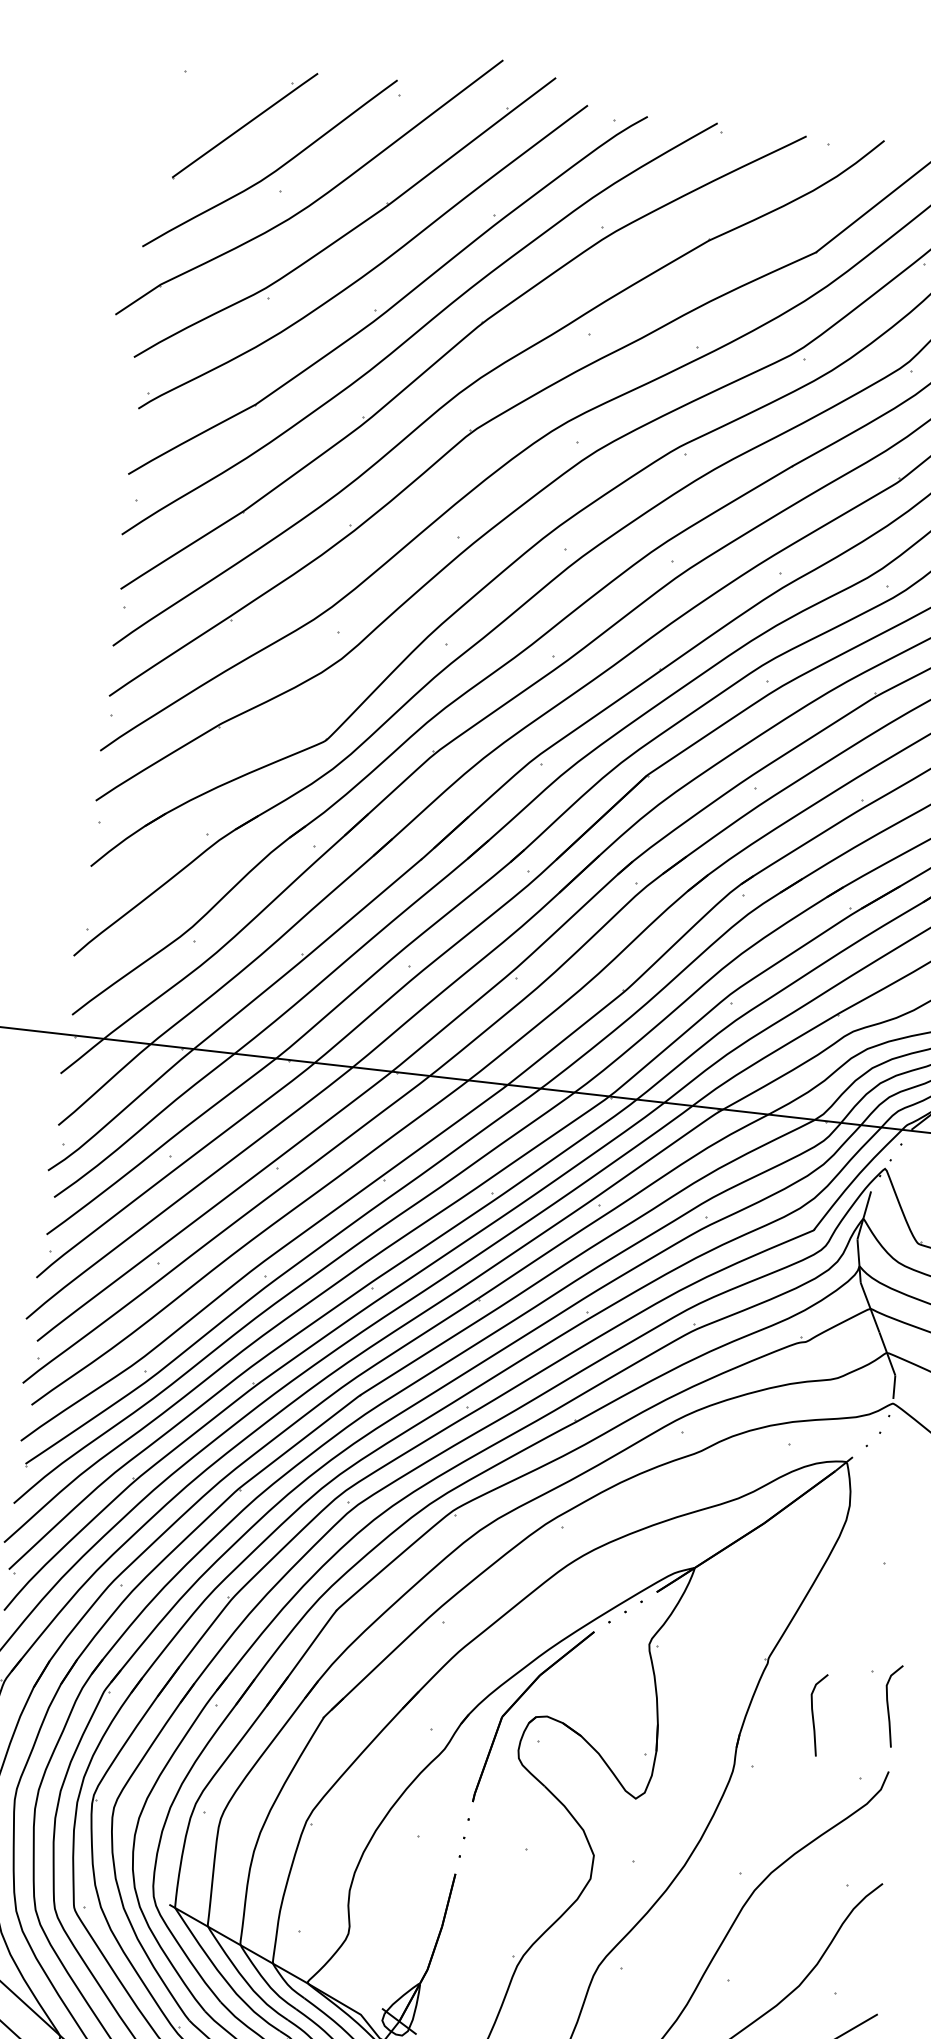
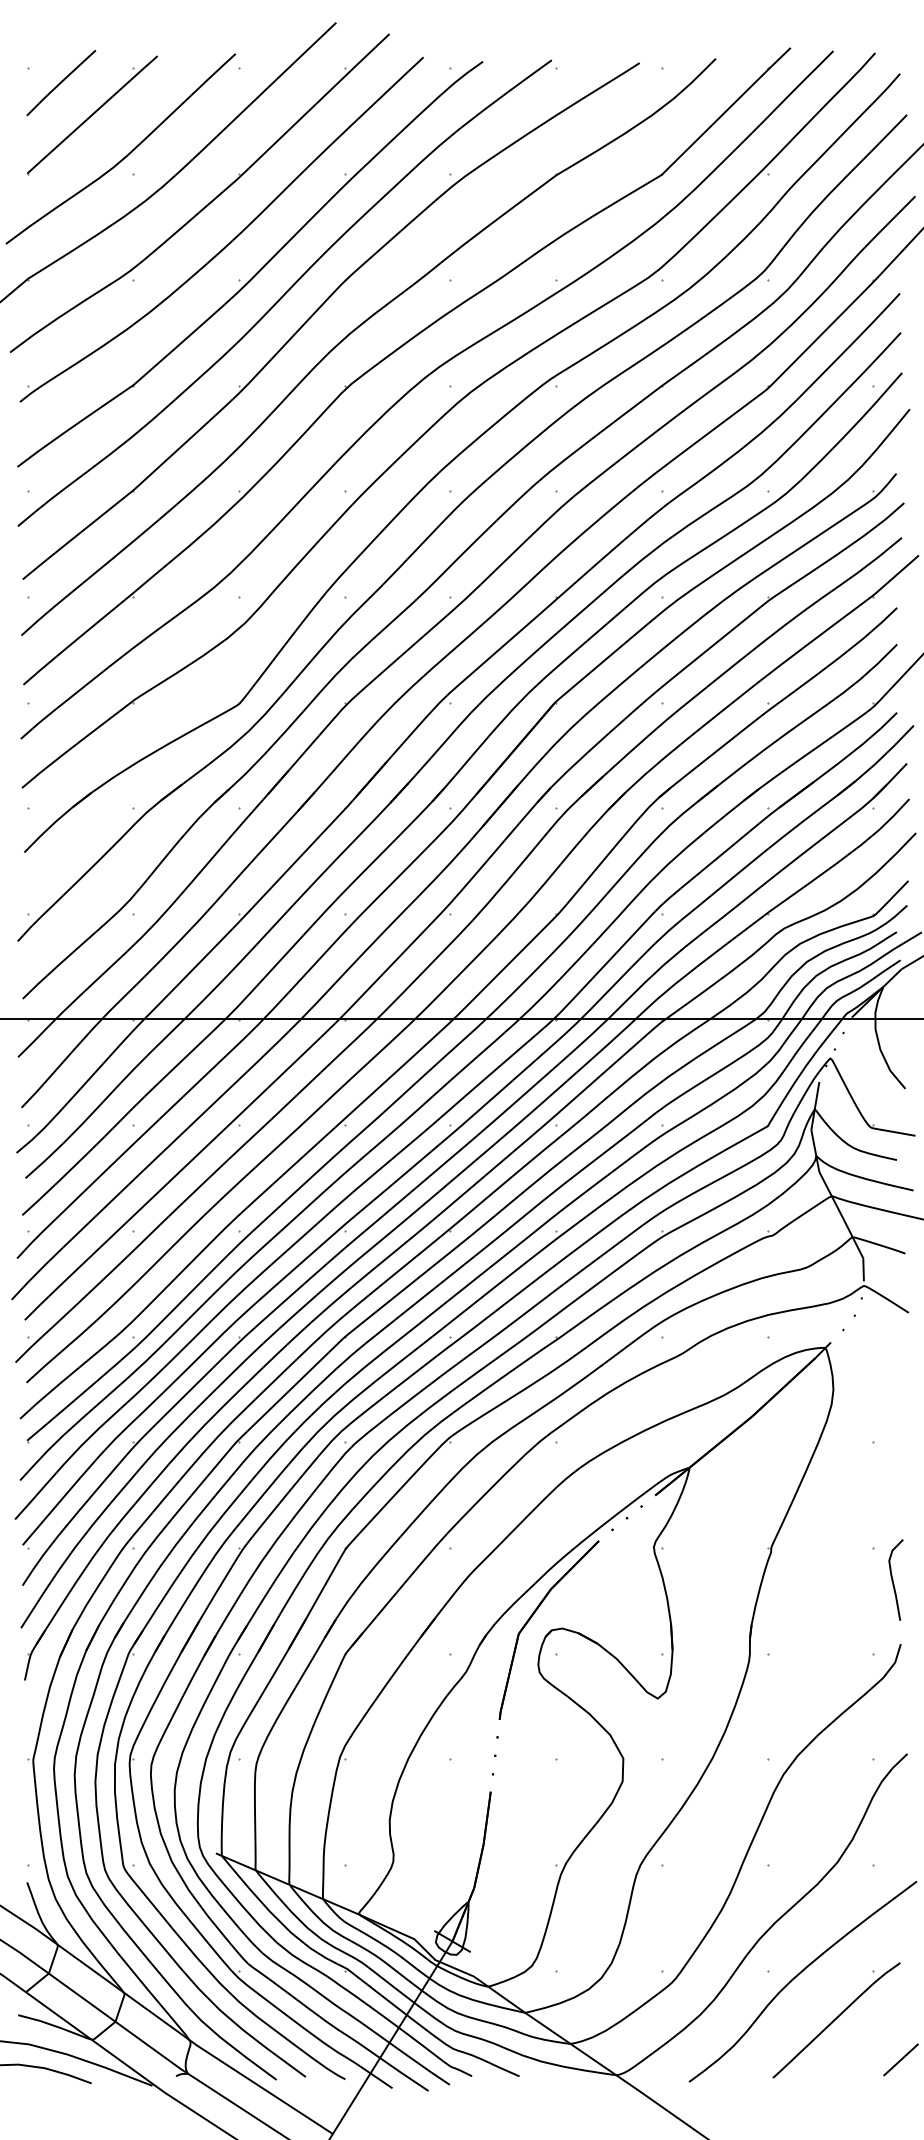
line: (217, 90) -> (61, 83), added
curve: (813, 1713) -> (821, 1596), removed

